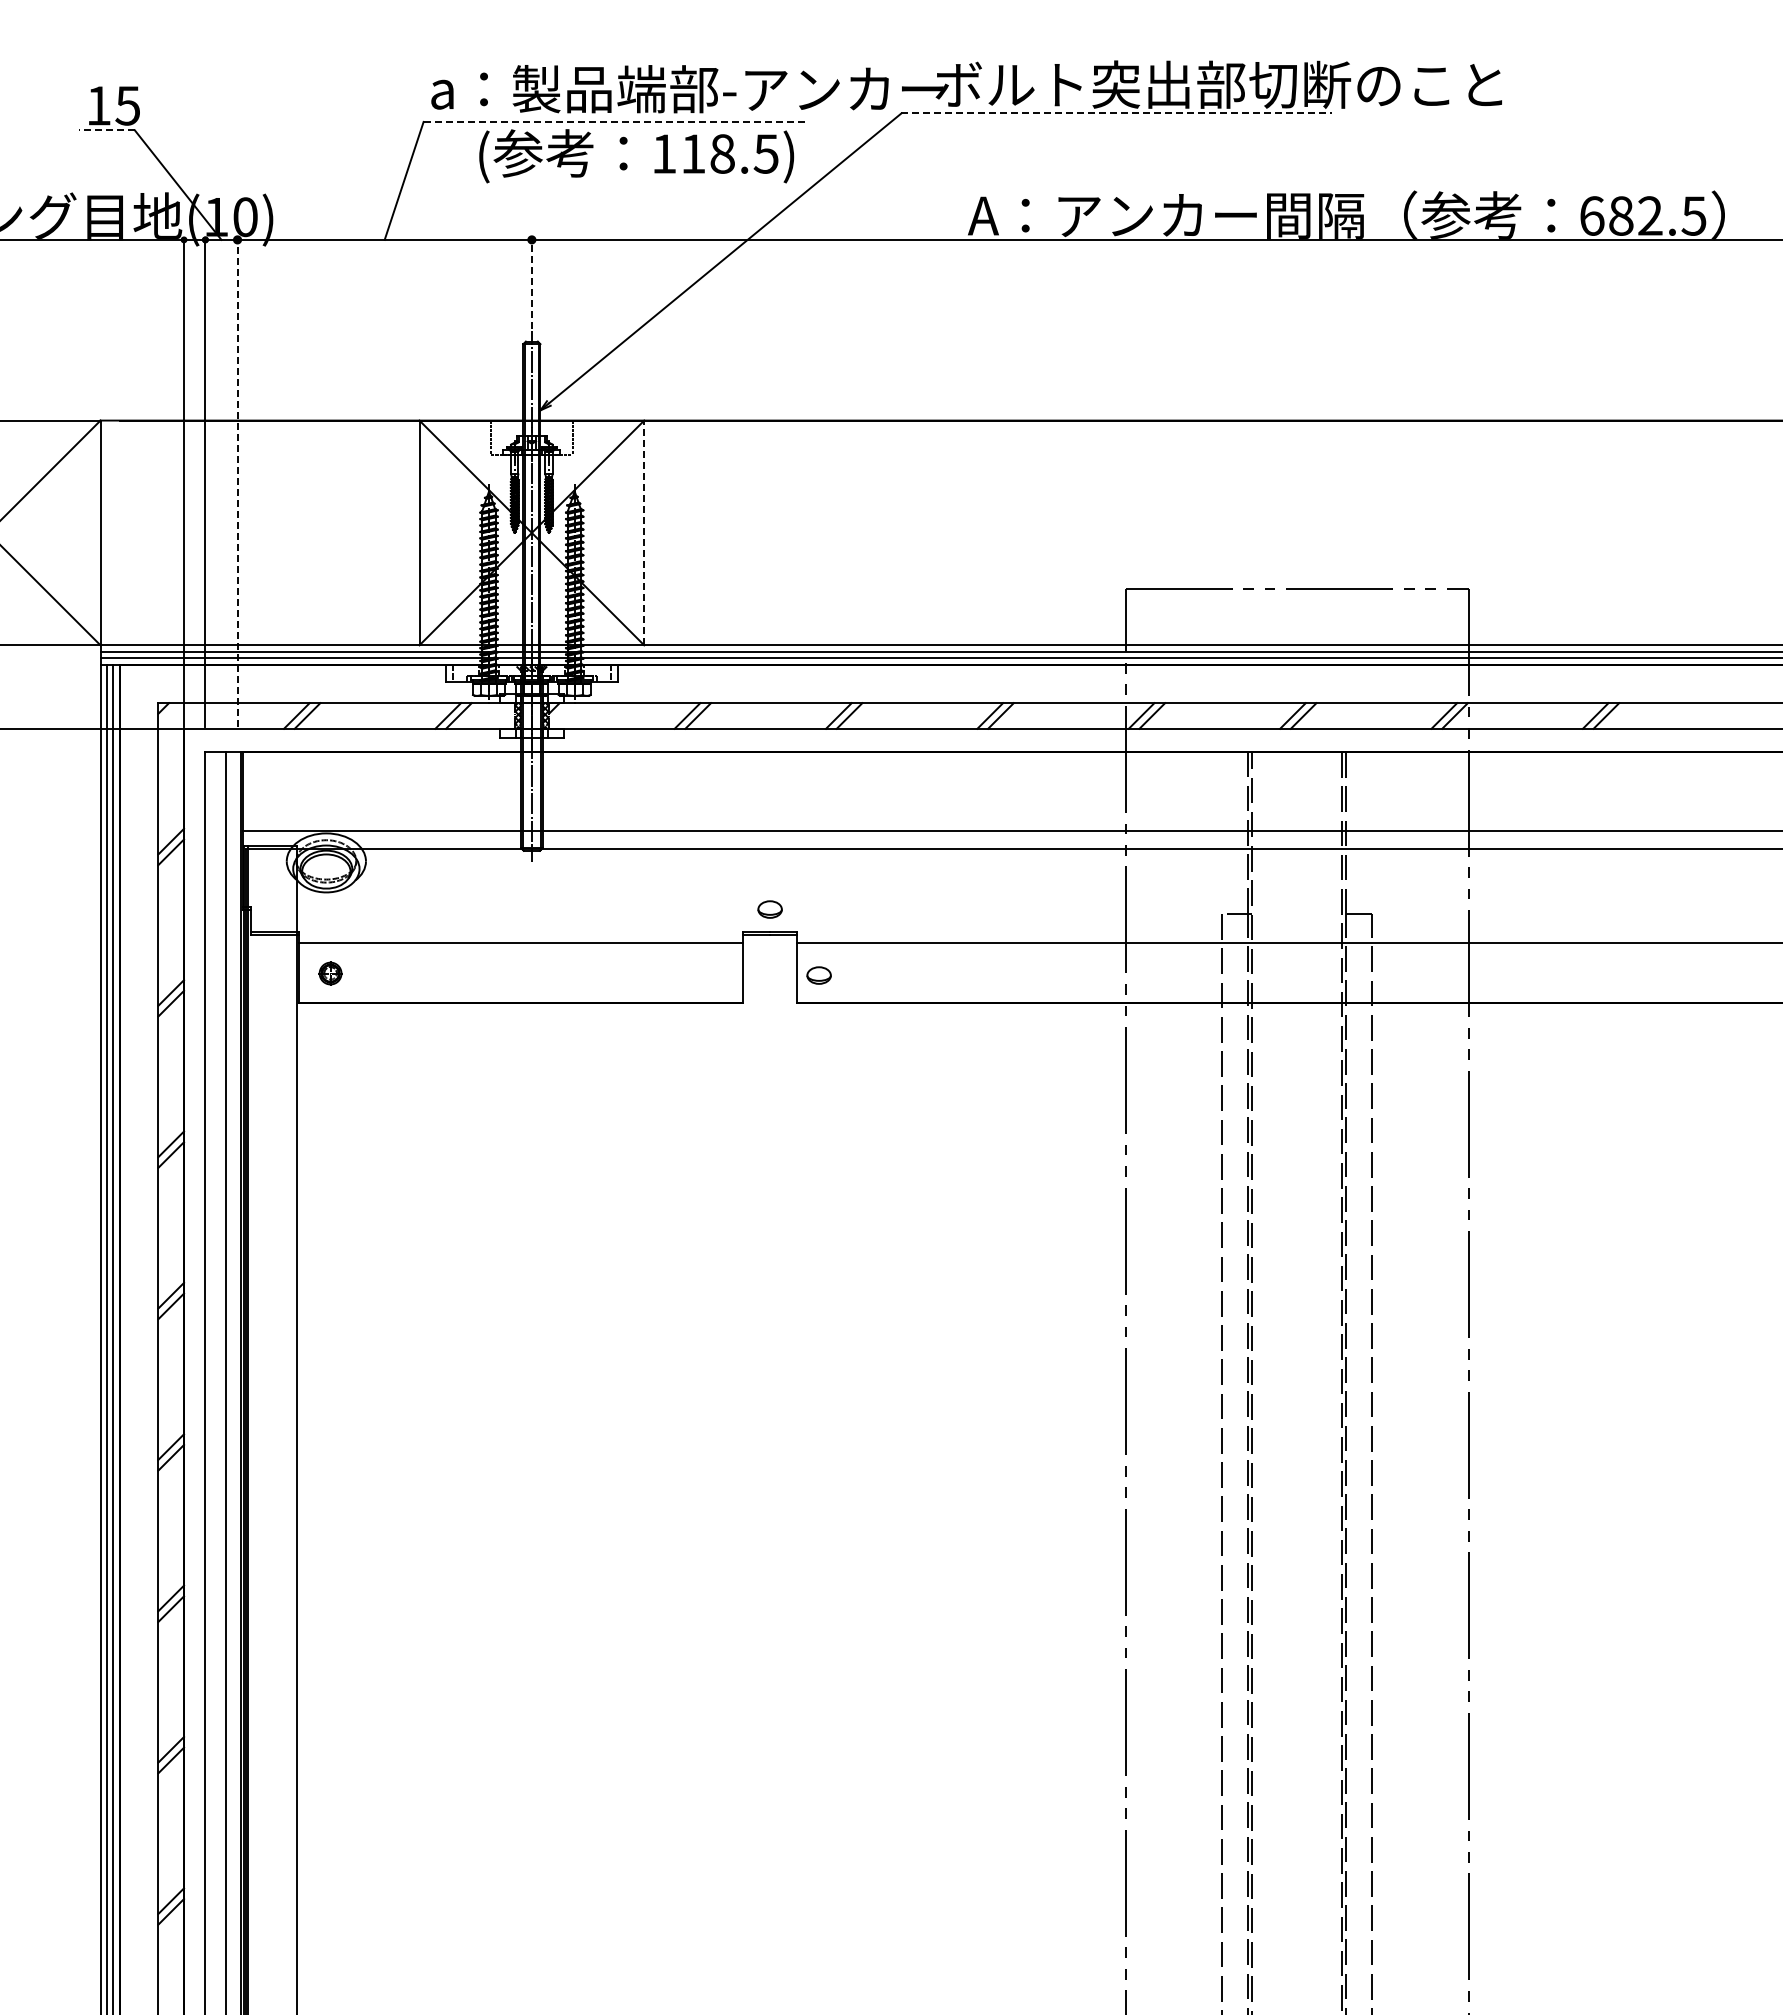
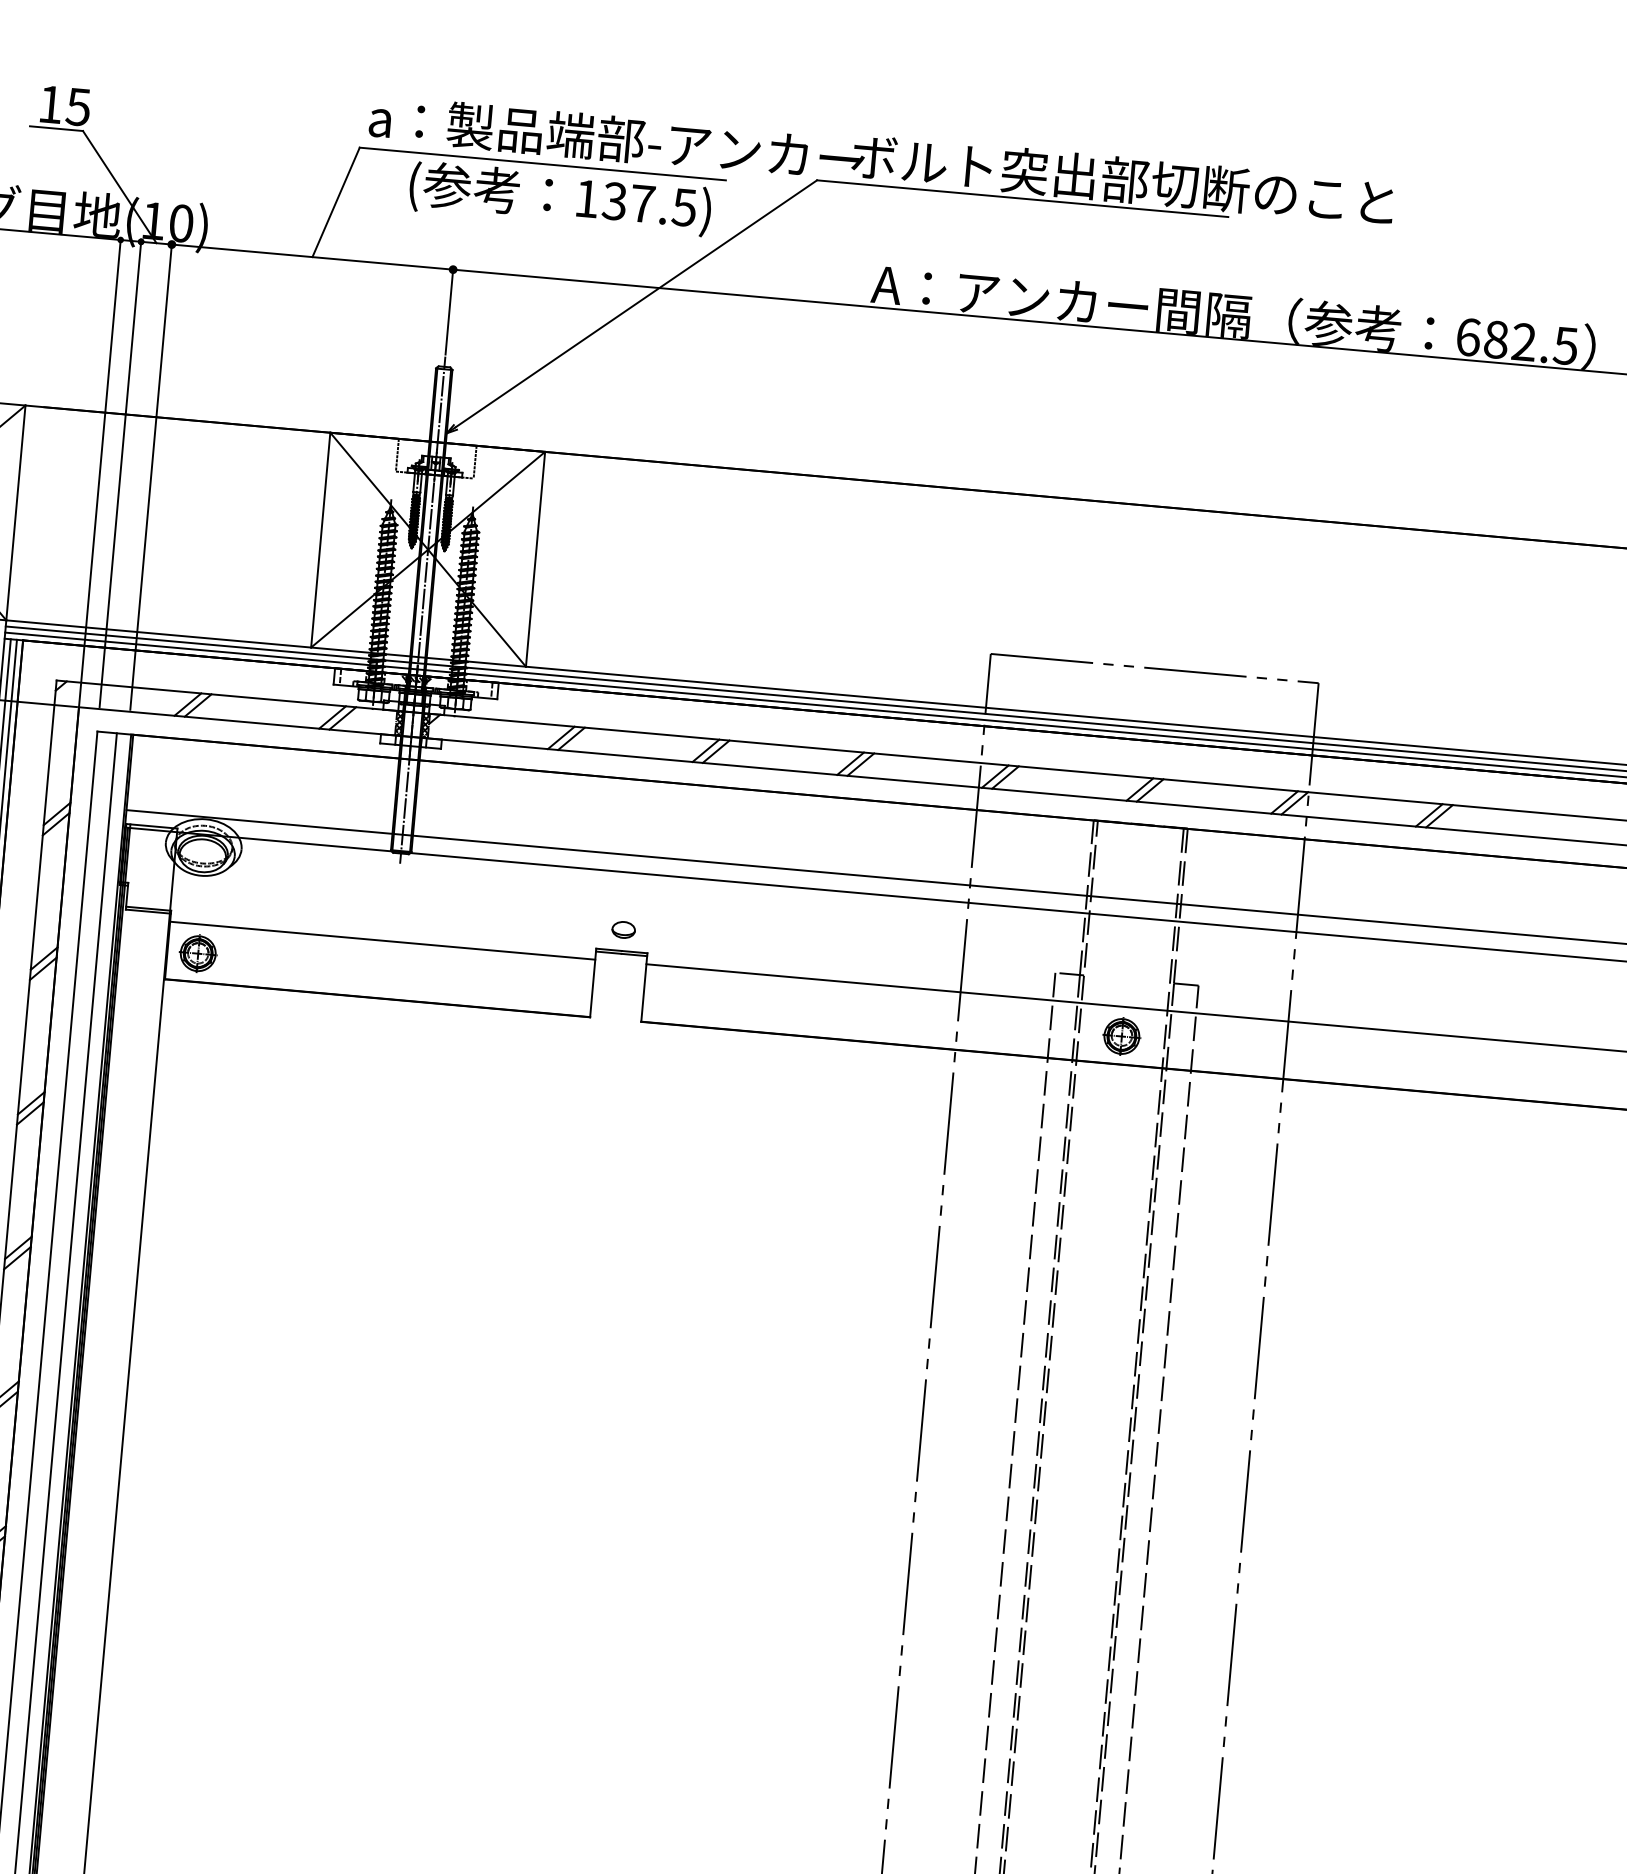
line: (1117, 113) -> (1023, 198), dashed -> solid
line: (615, 121) -> (543, 163), dashed -> solid
line: (107, 130) -> (56, 128), dashed -> solid
text: (707, 153) -> (628, 202), 118.5) -> 137.5)
line: (531, 282) -> (449, 310), dashed -> solid
line: (237, 481) -> (151, 475), dashed -> solid
line: (644, 532) -> (535, 558), dashed -> solid
part: (330, 973) -> (198, 953), size x1.67
part: (1296, 973) -> (1121, 1035), added
part: (818, 975) -> (664, 997), removed

